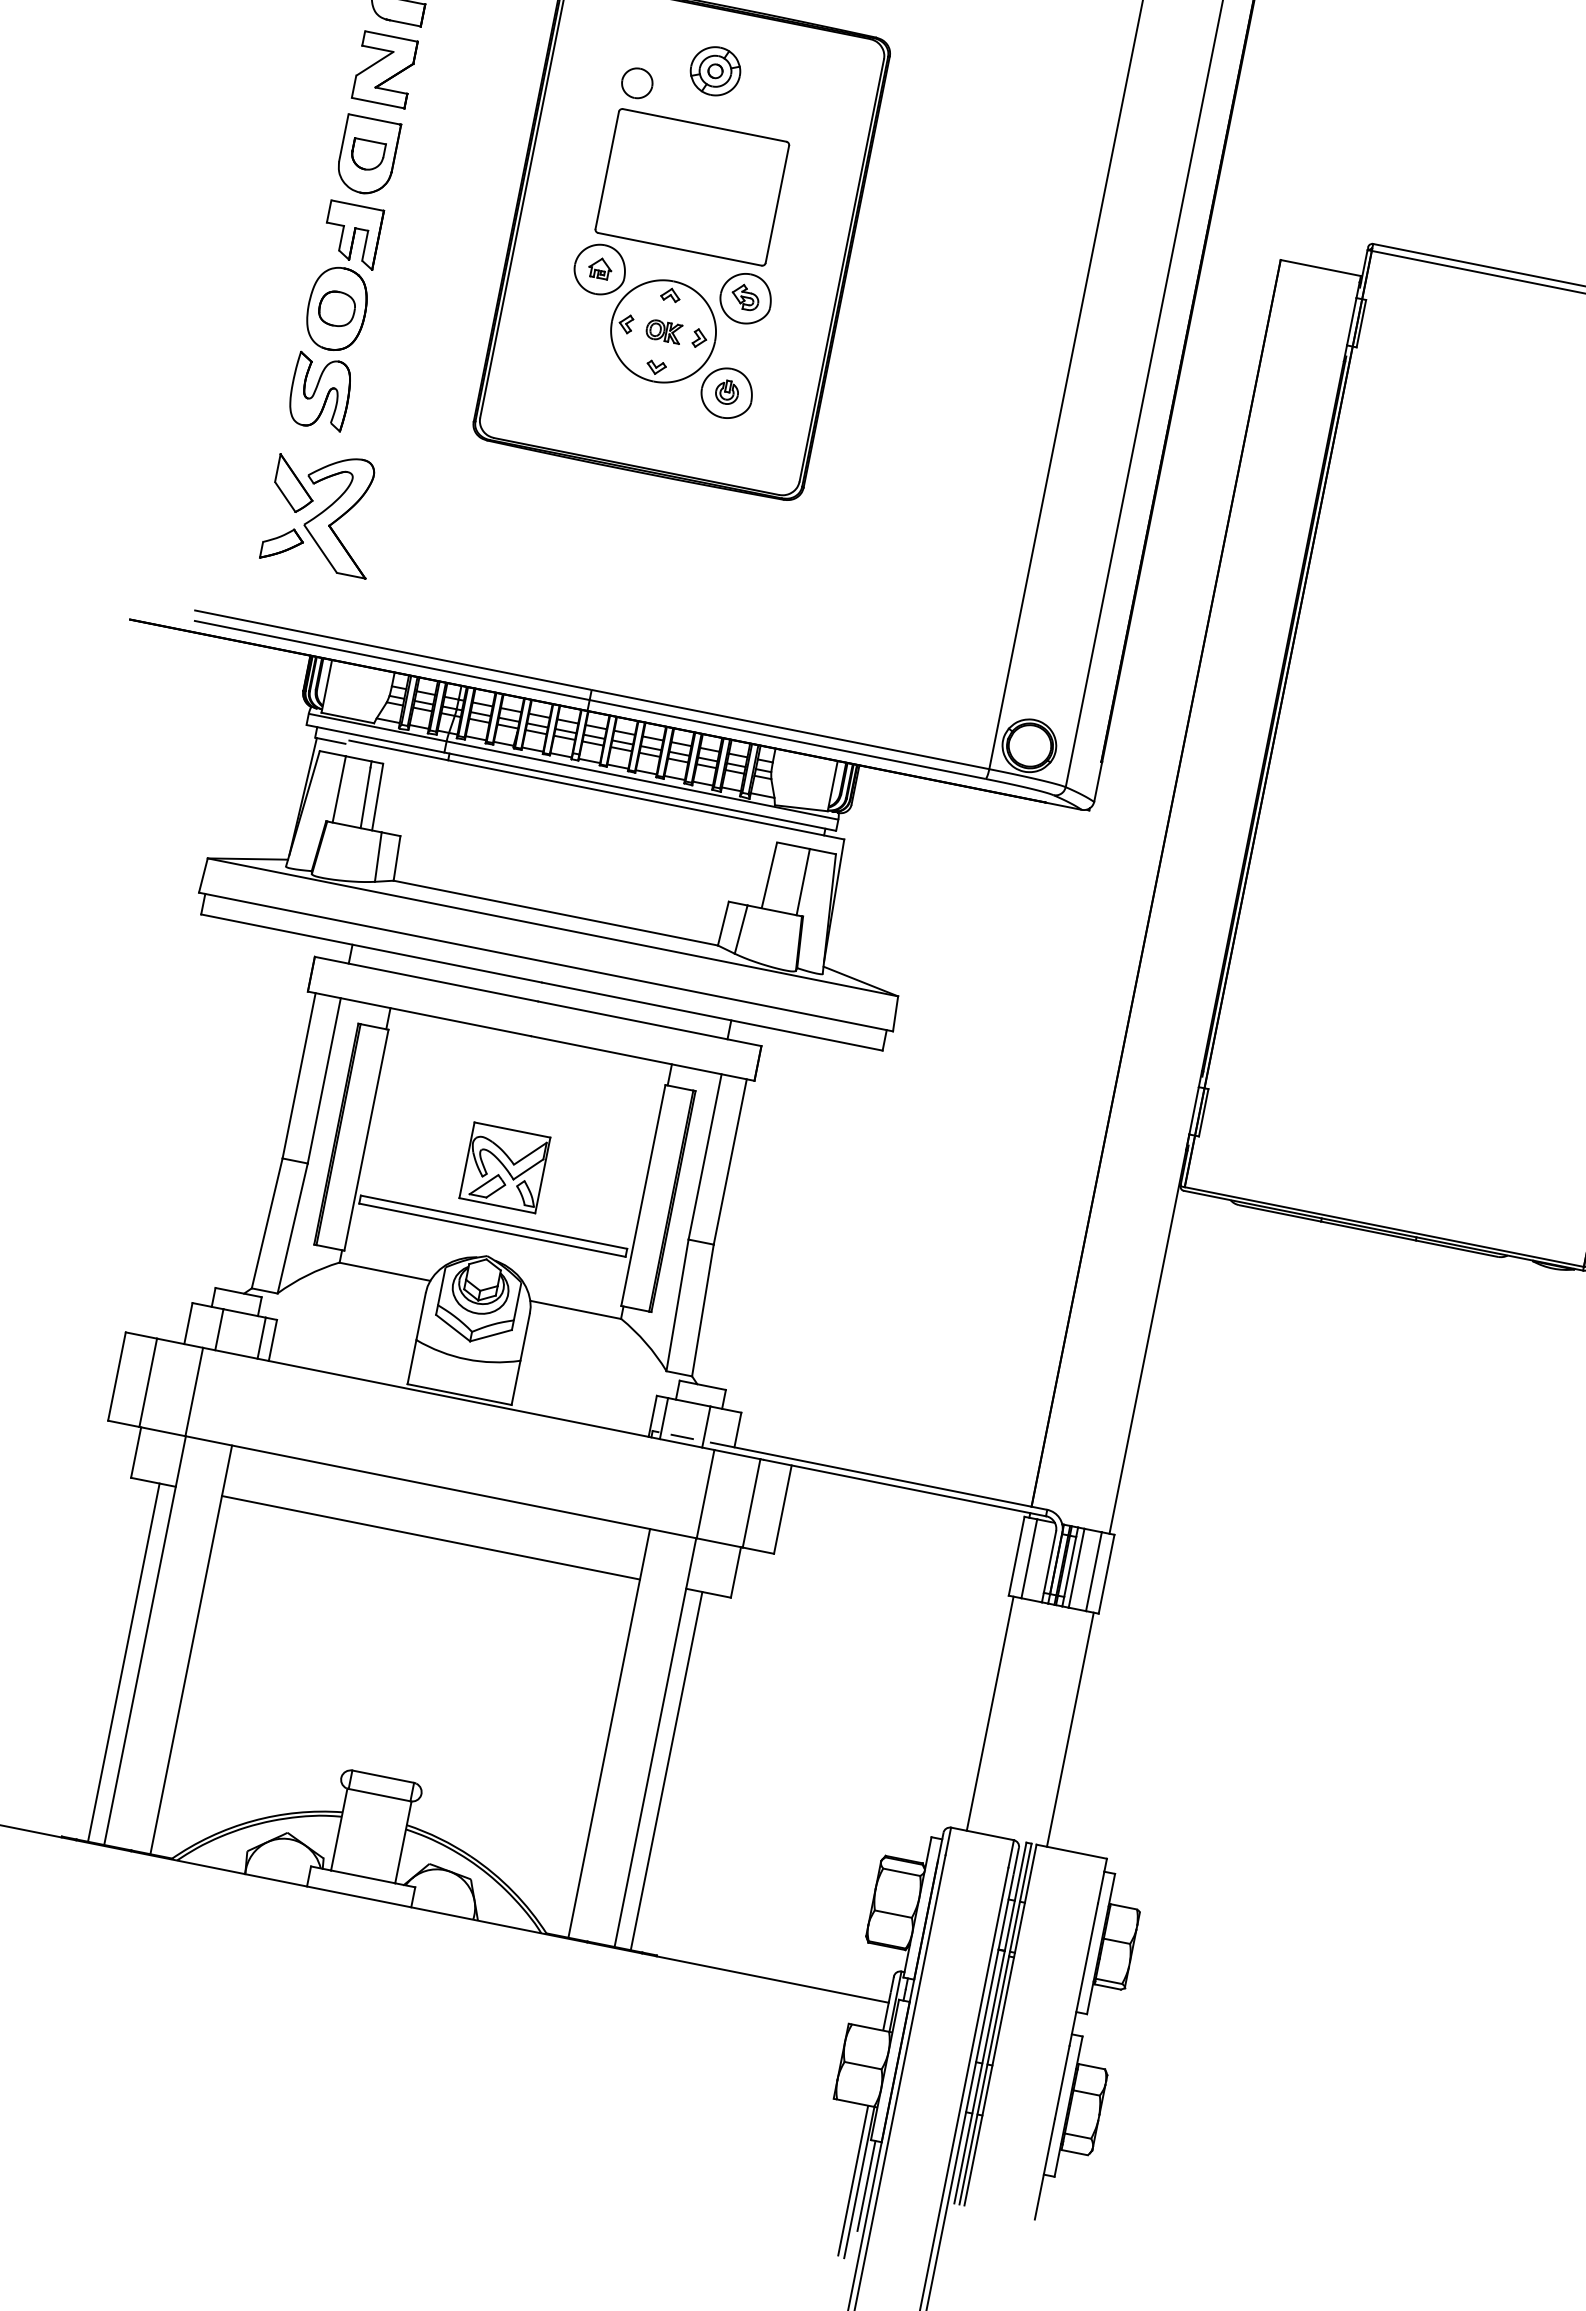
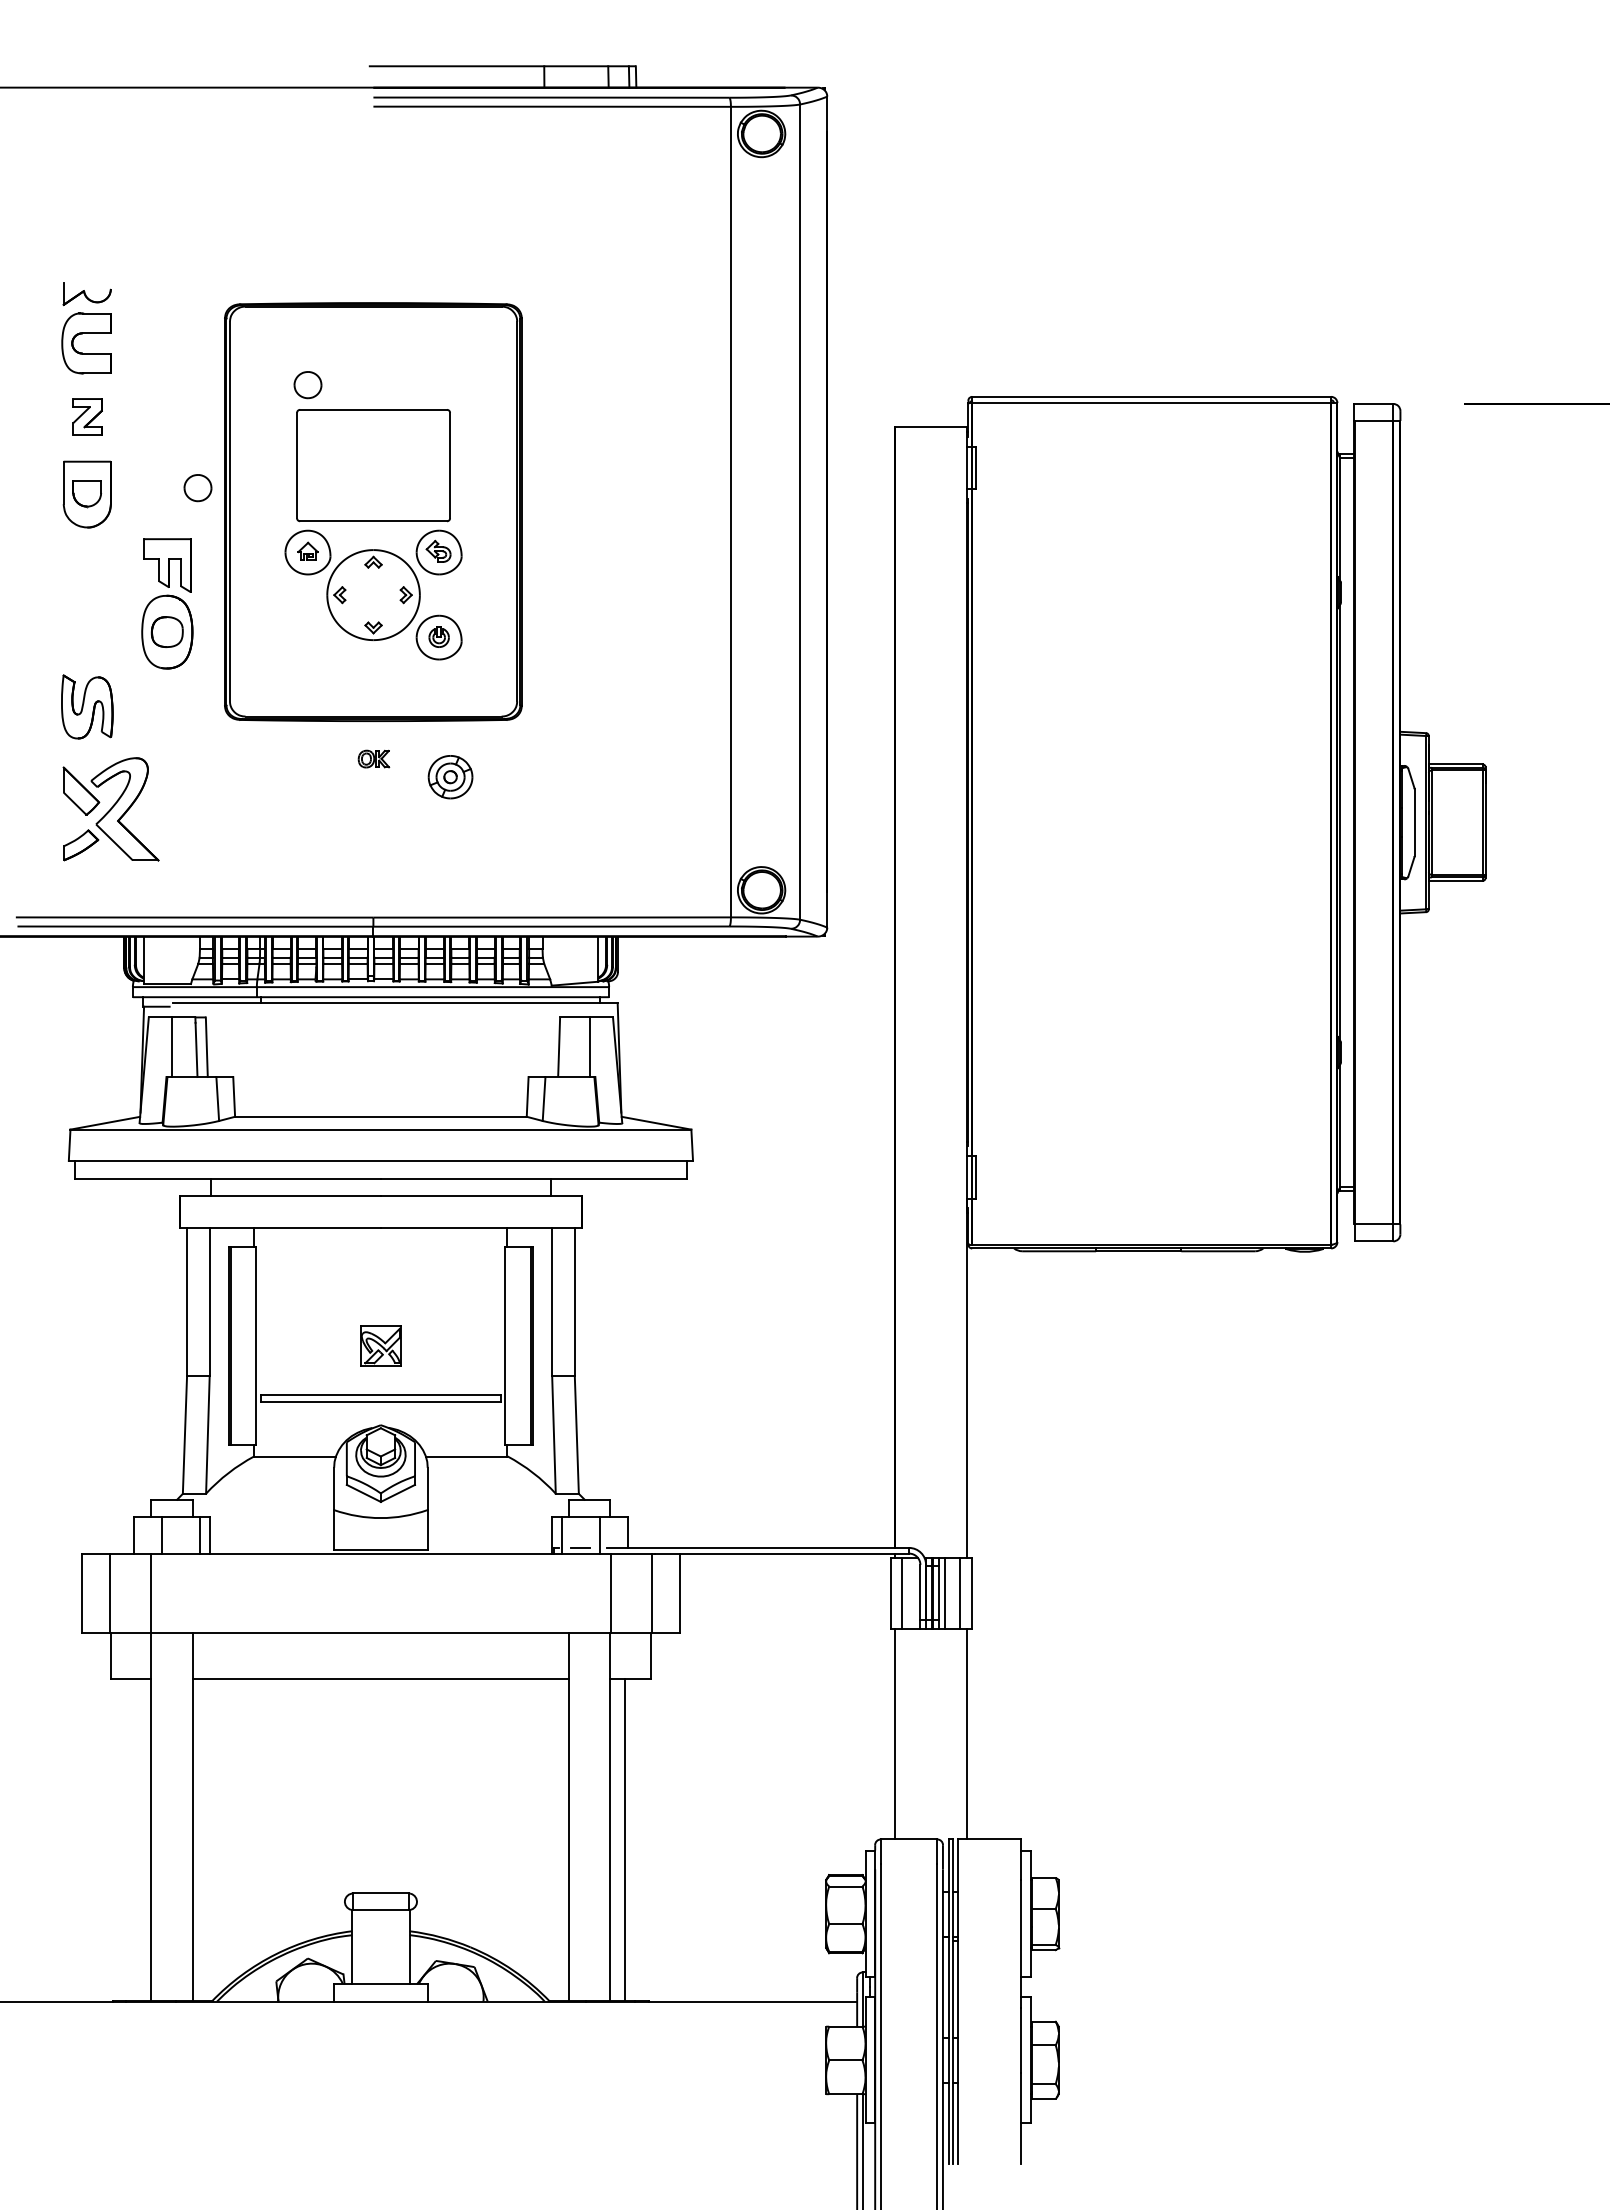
part: (385, 69) -> (87, 416), size x0.6
part: (715, 71) -> (450, 777), moved
part: (491, 173) -> (197, 488), added
part: (343, 277) -> (167, 603), moved
part: (663, 330) -> (373, 758), moved
part: (504, 1167) -> (380, 1345), size x0.6
line: (123, 1662) -> (136, 1839), removed
line: (866, 2185) -> (869, 2163), removed

